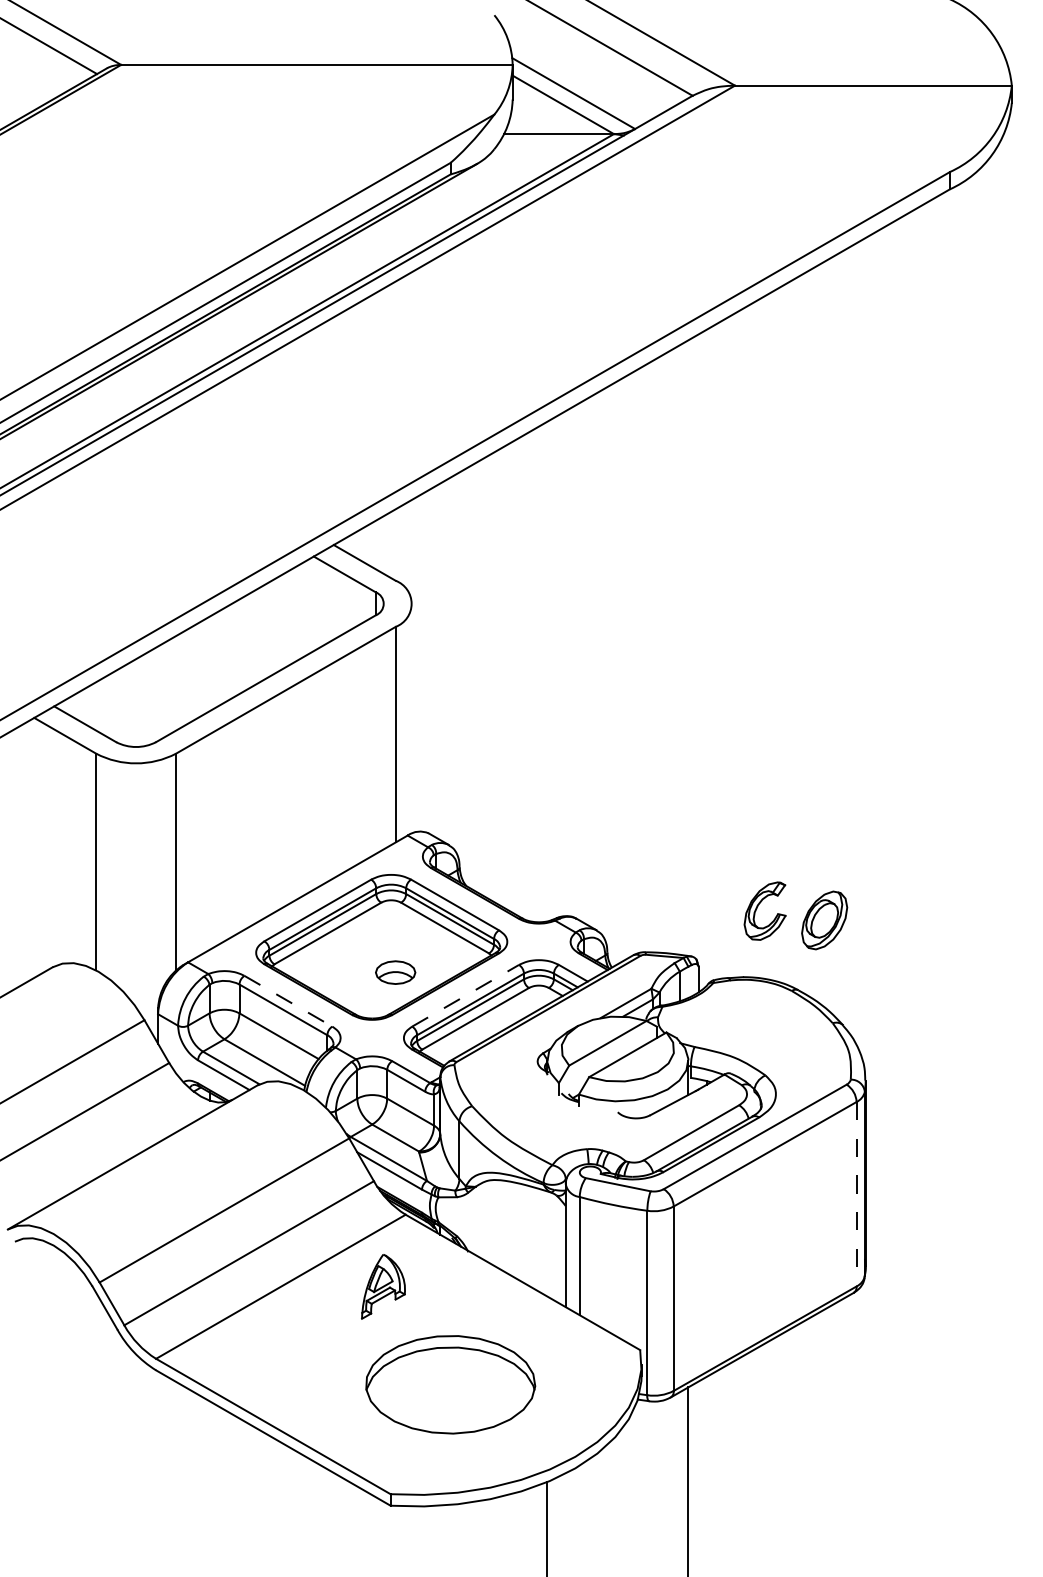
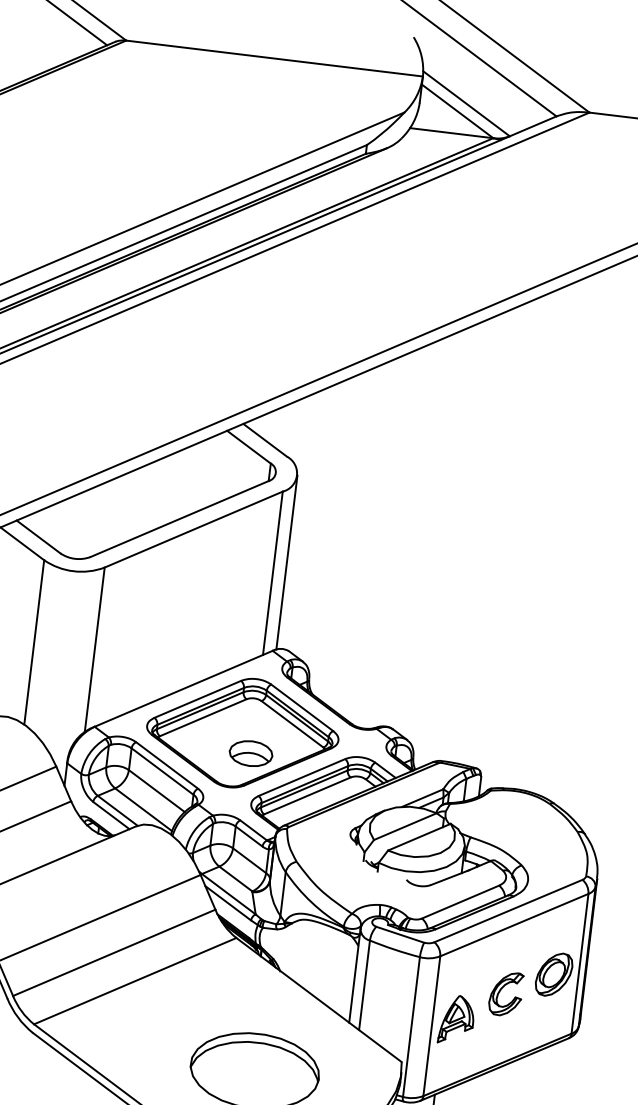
line: (412, 718) -> (287, 562), added
part: (758, 906) -> (501, 989), moved
part: (824, 920) -> (553, 974), moved
part: (395, 972) -> (250, 753), size x1.43
line: (465, 995) -> (301, 777), dashed -> solid
line: (288, 1001) -> (167, 765), dashed -> solid
line: (856, 1194) -> (579, 964), dashed -> solid
part: (383, 1286) -> (457, 1019), moved

